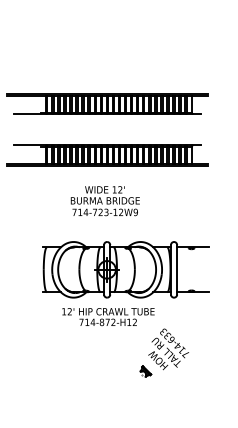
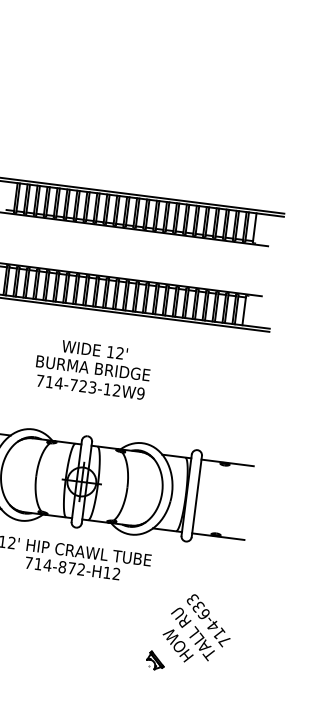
part: (163, 352) -> (188, 633), moved

